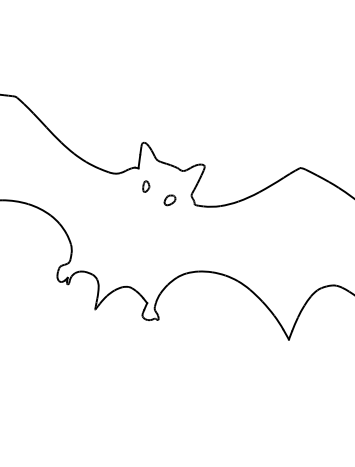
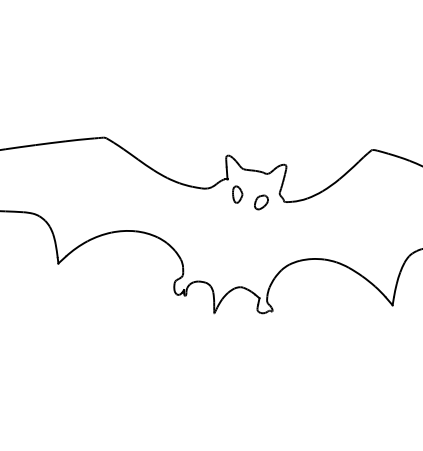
part: (146, 186) -> (237, 194), size x1.67
part: (170, 200) -> (261, 202), size x1.43

